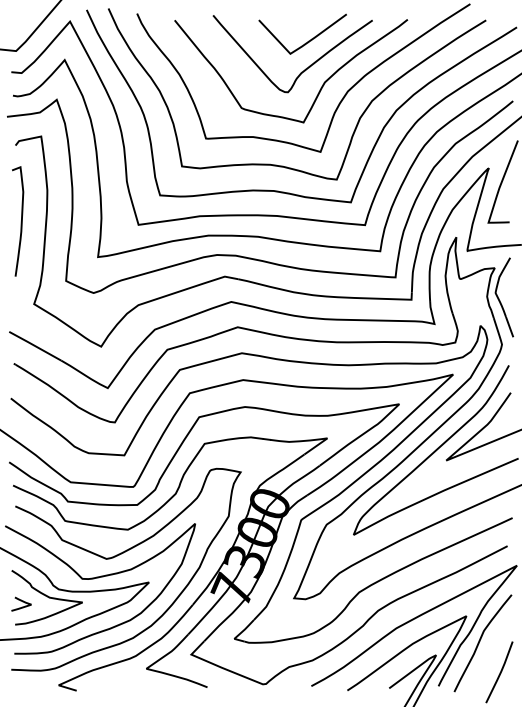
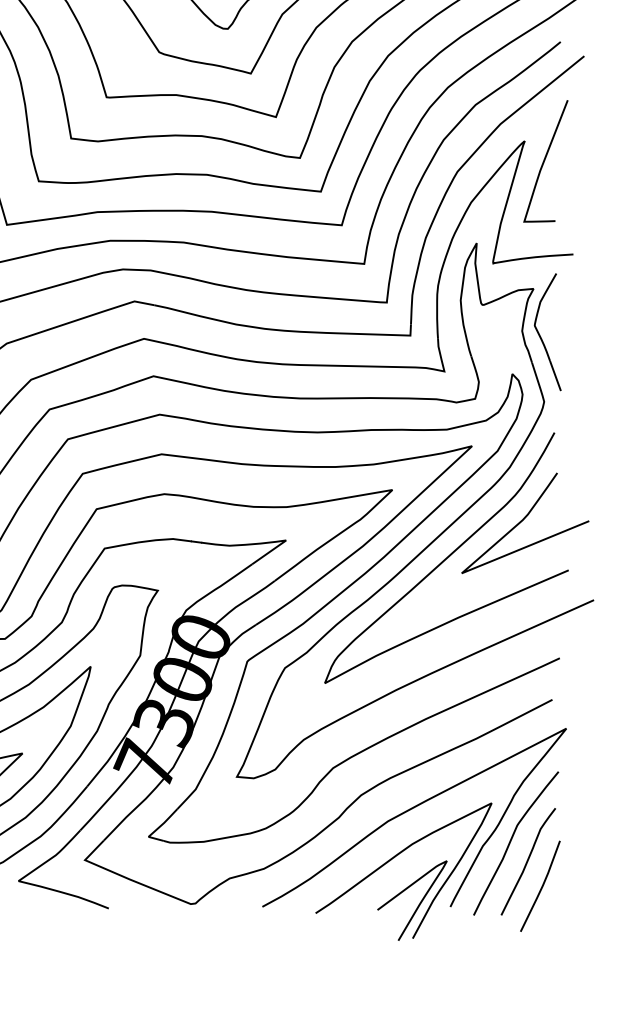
curve: (491, 655) -> (528, 861), added

